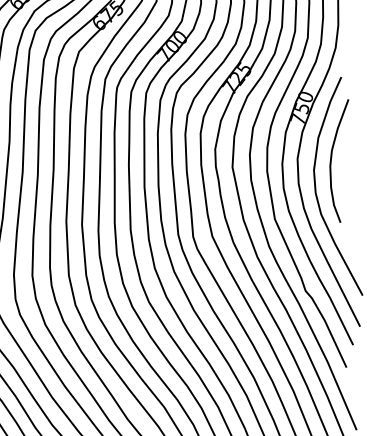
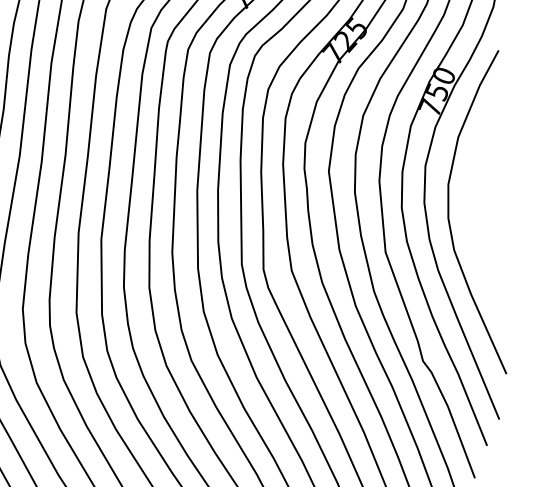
curve: (332, 157) -> (476, 167), removed

